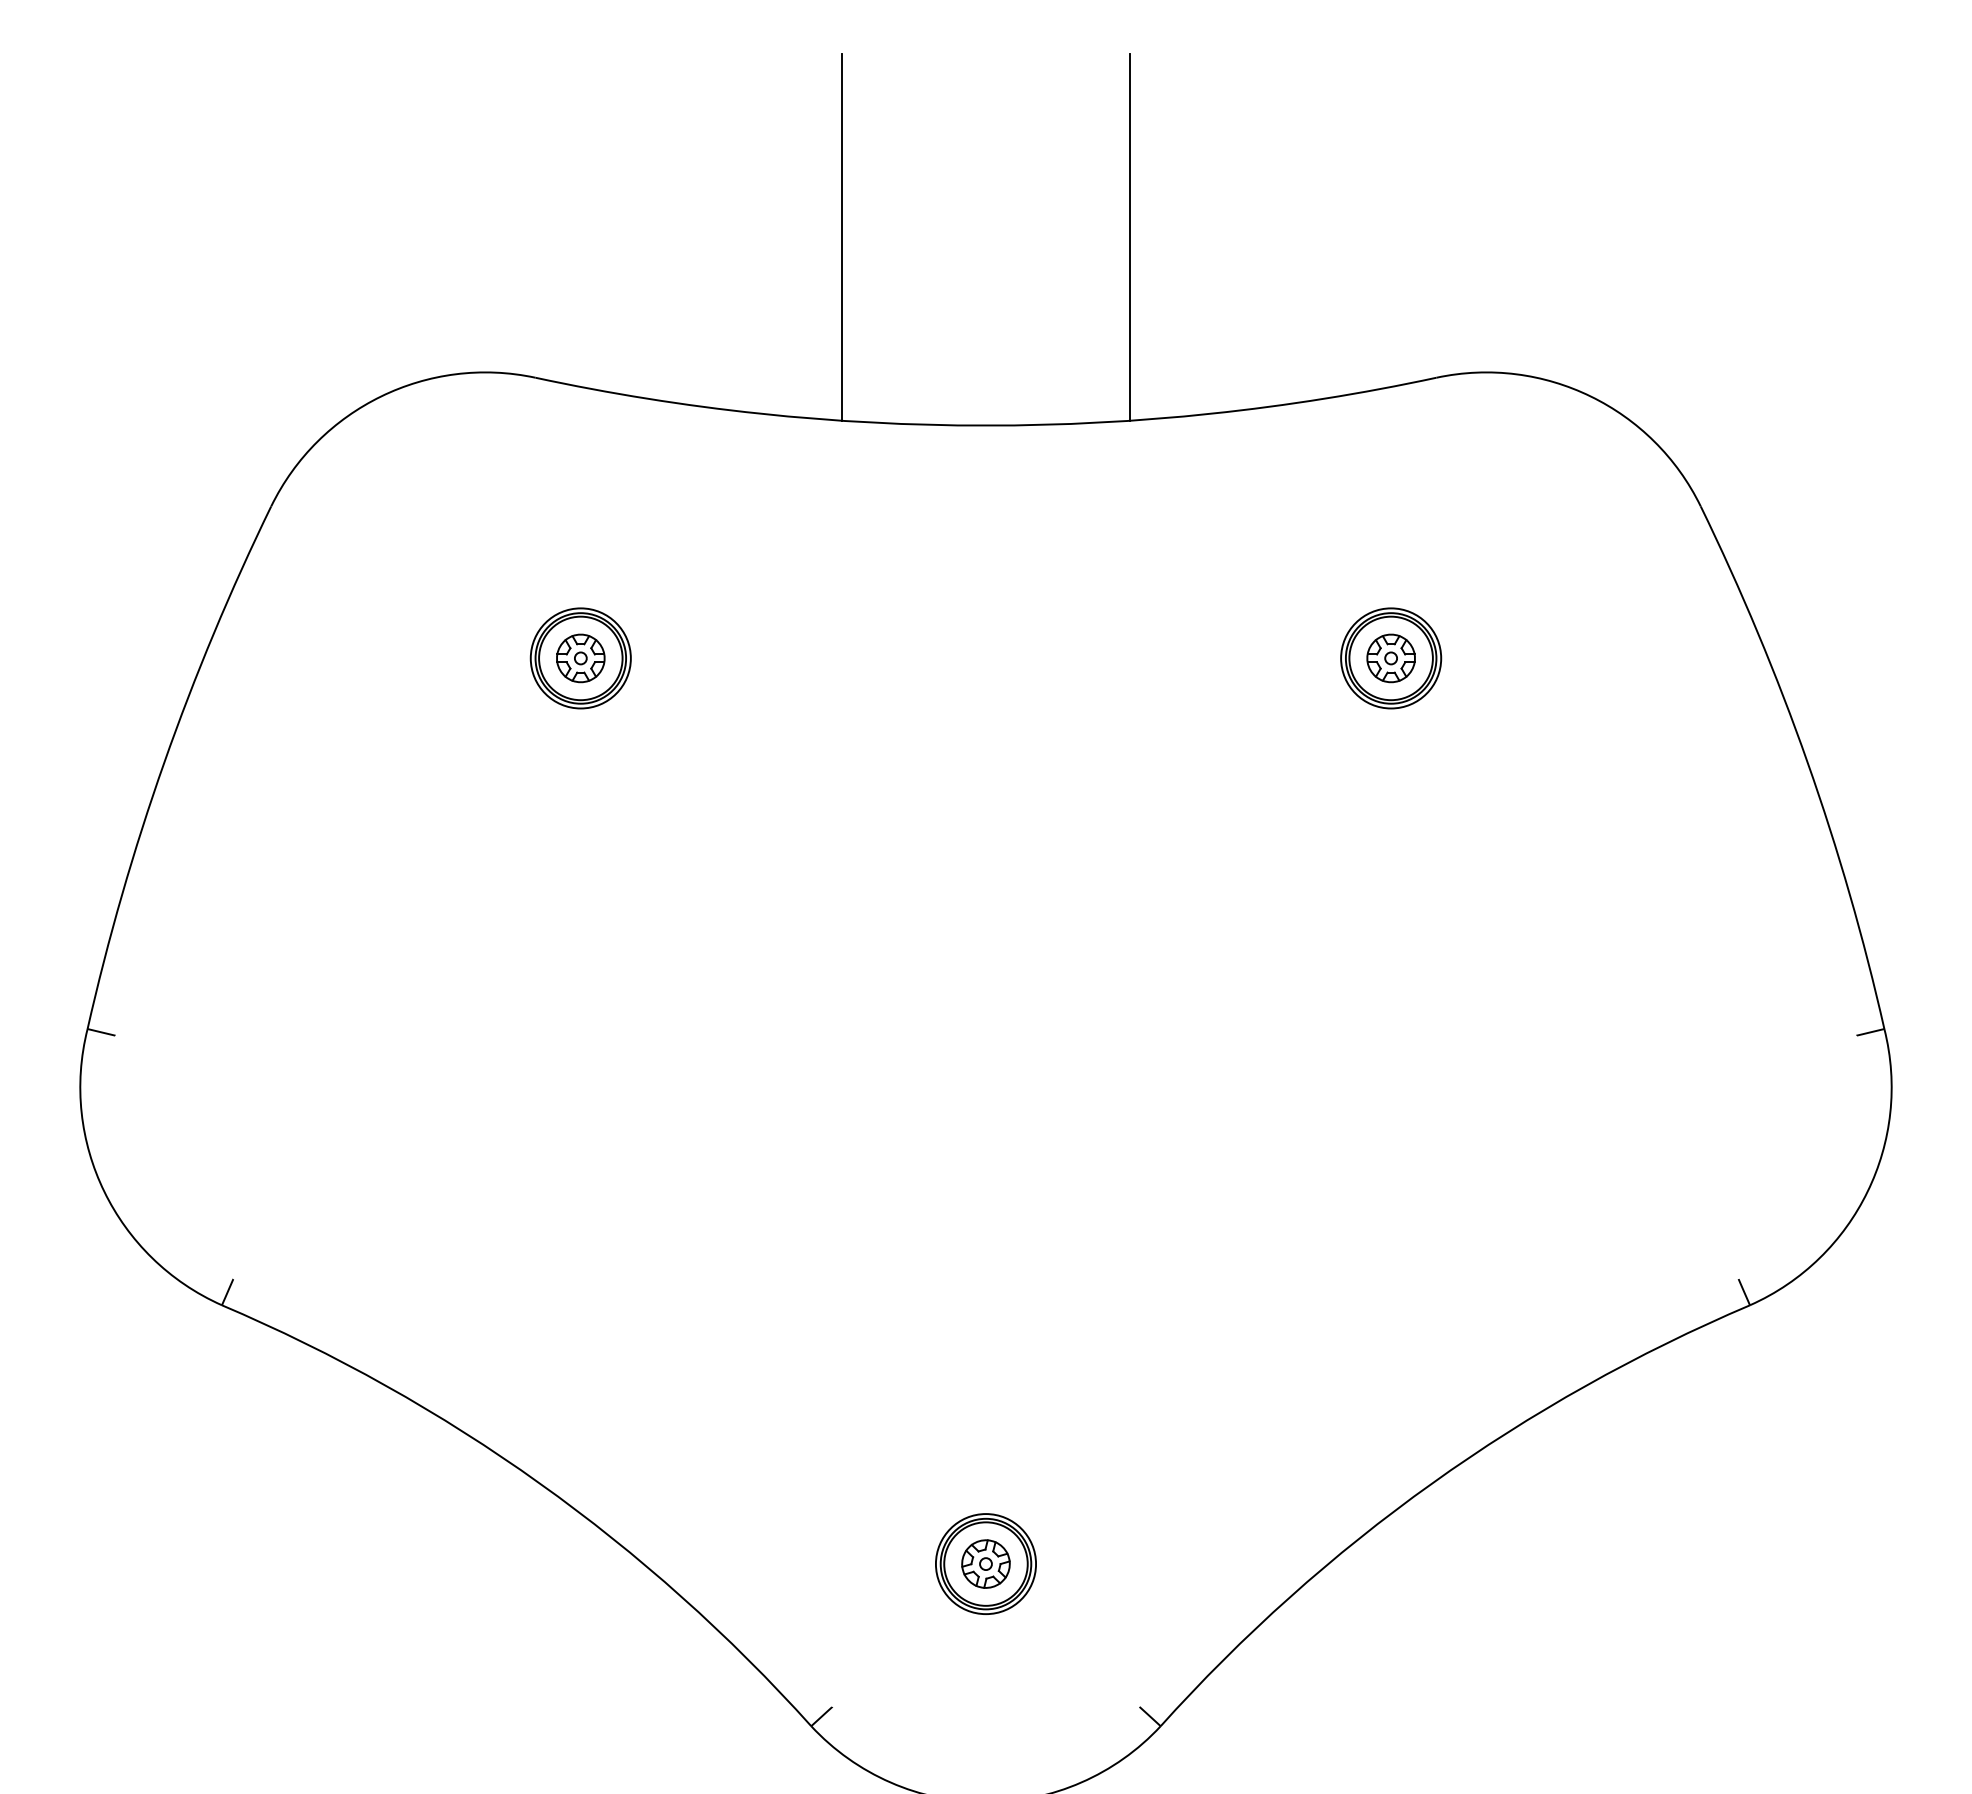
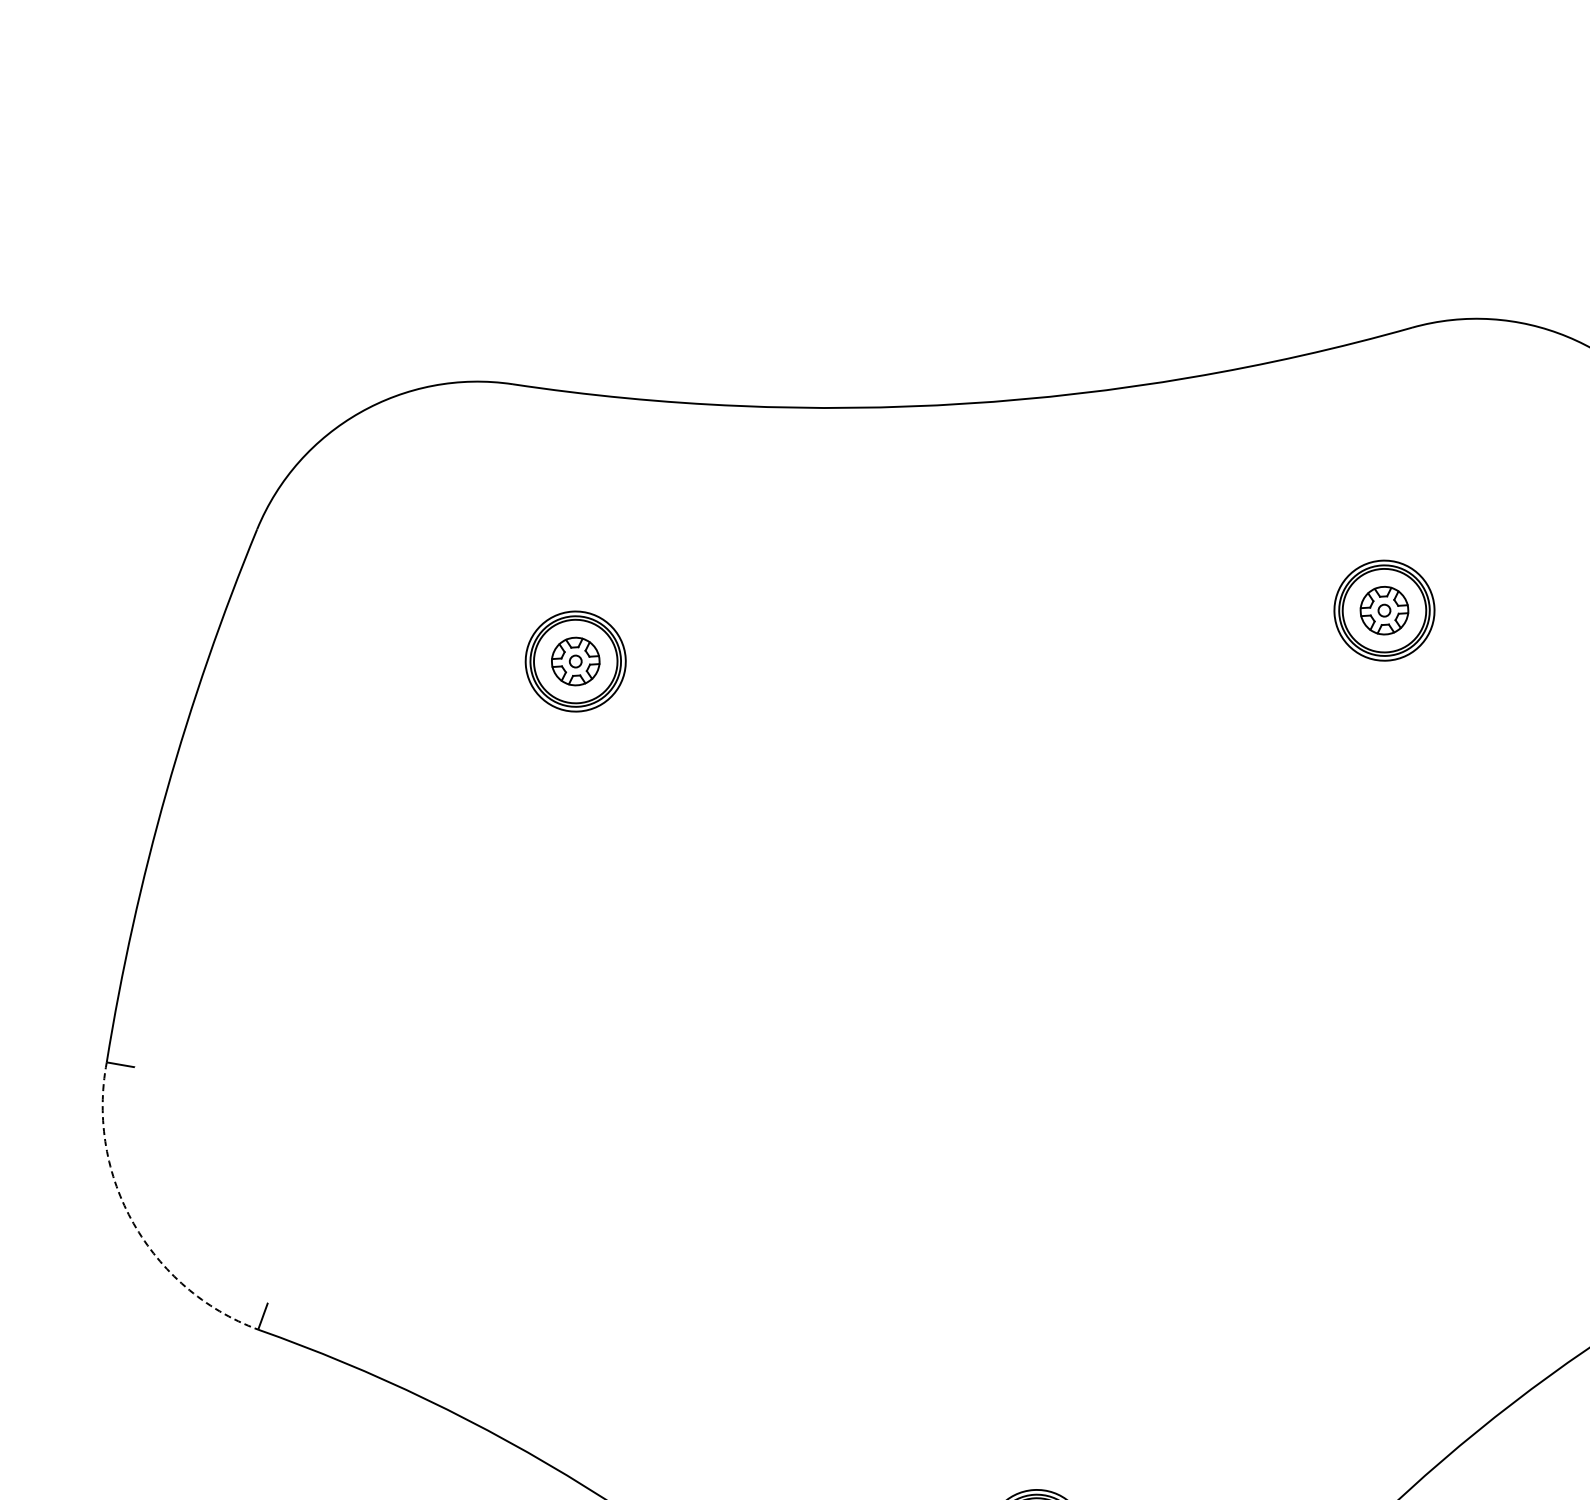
line: (842, 236) -> (810, 224), removed
line: (1129, 236) -> (1096, 206), removed
arc: (104, 1191) -> (133, 1223), solid -> dashed

